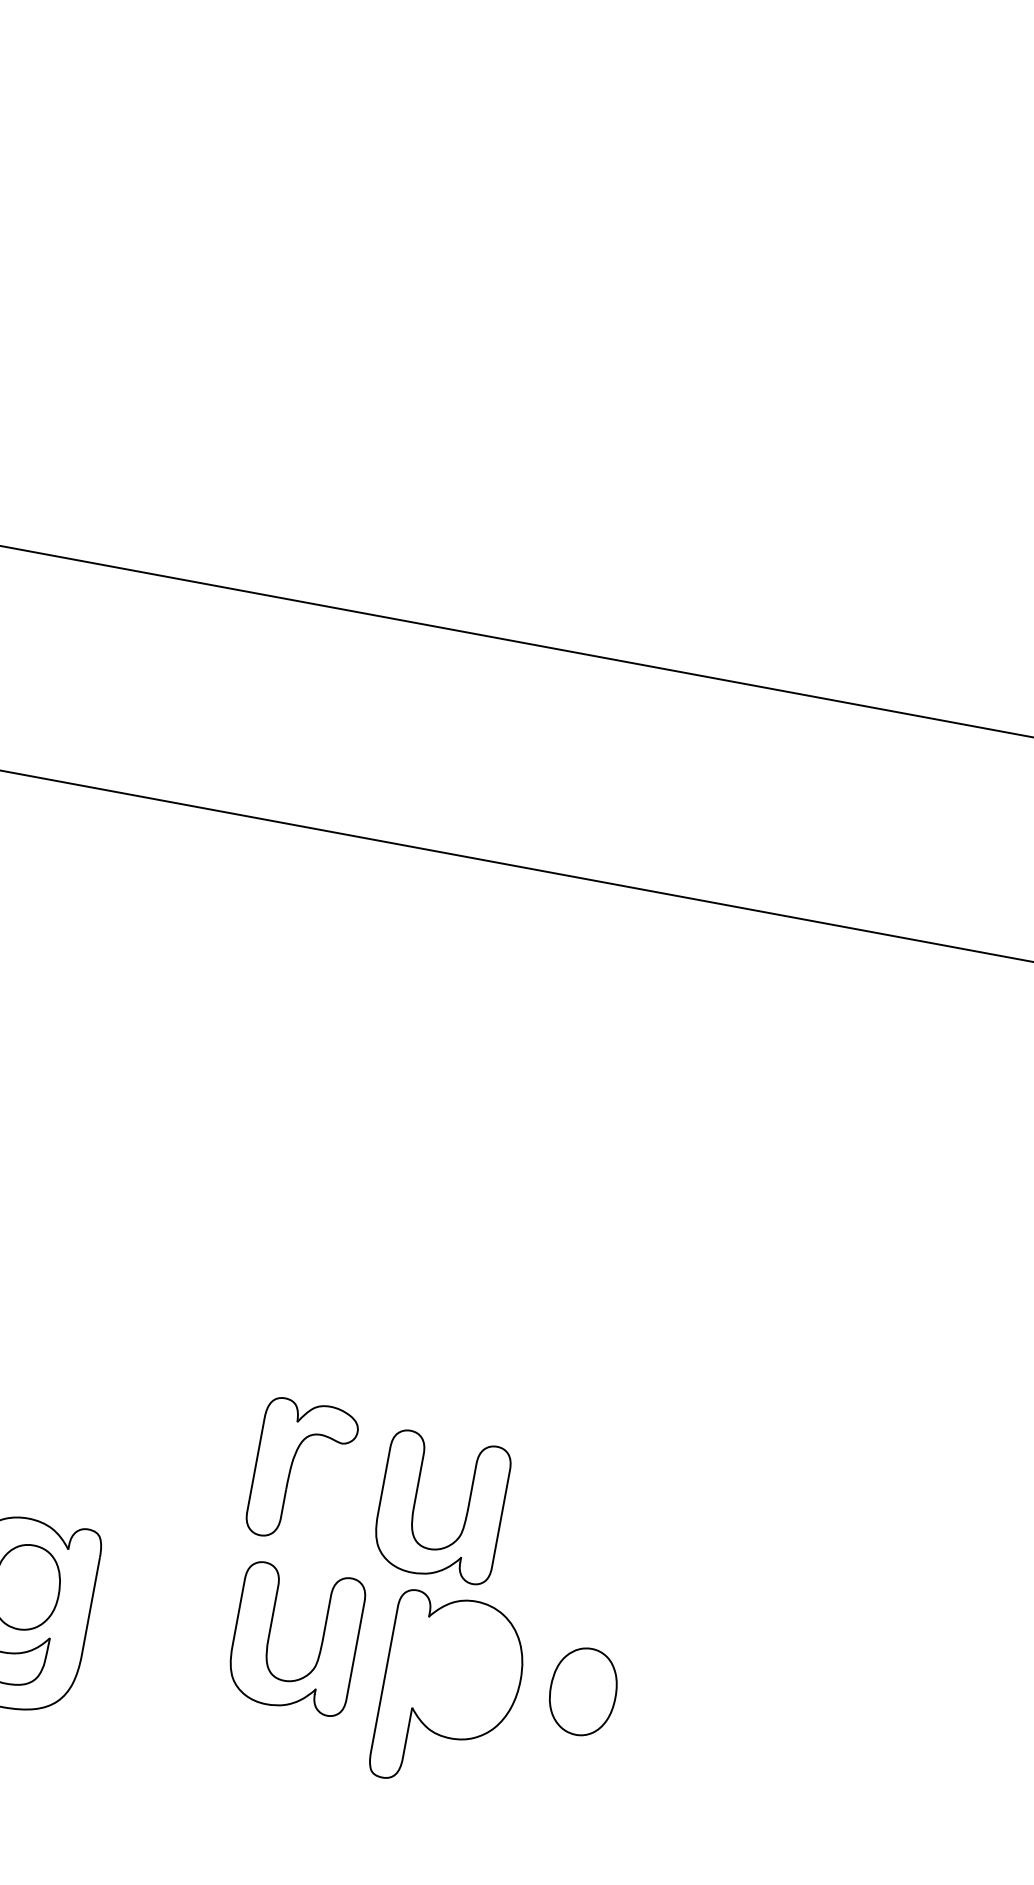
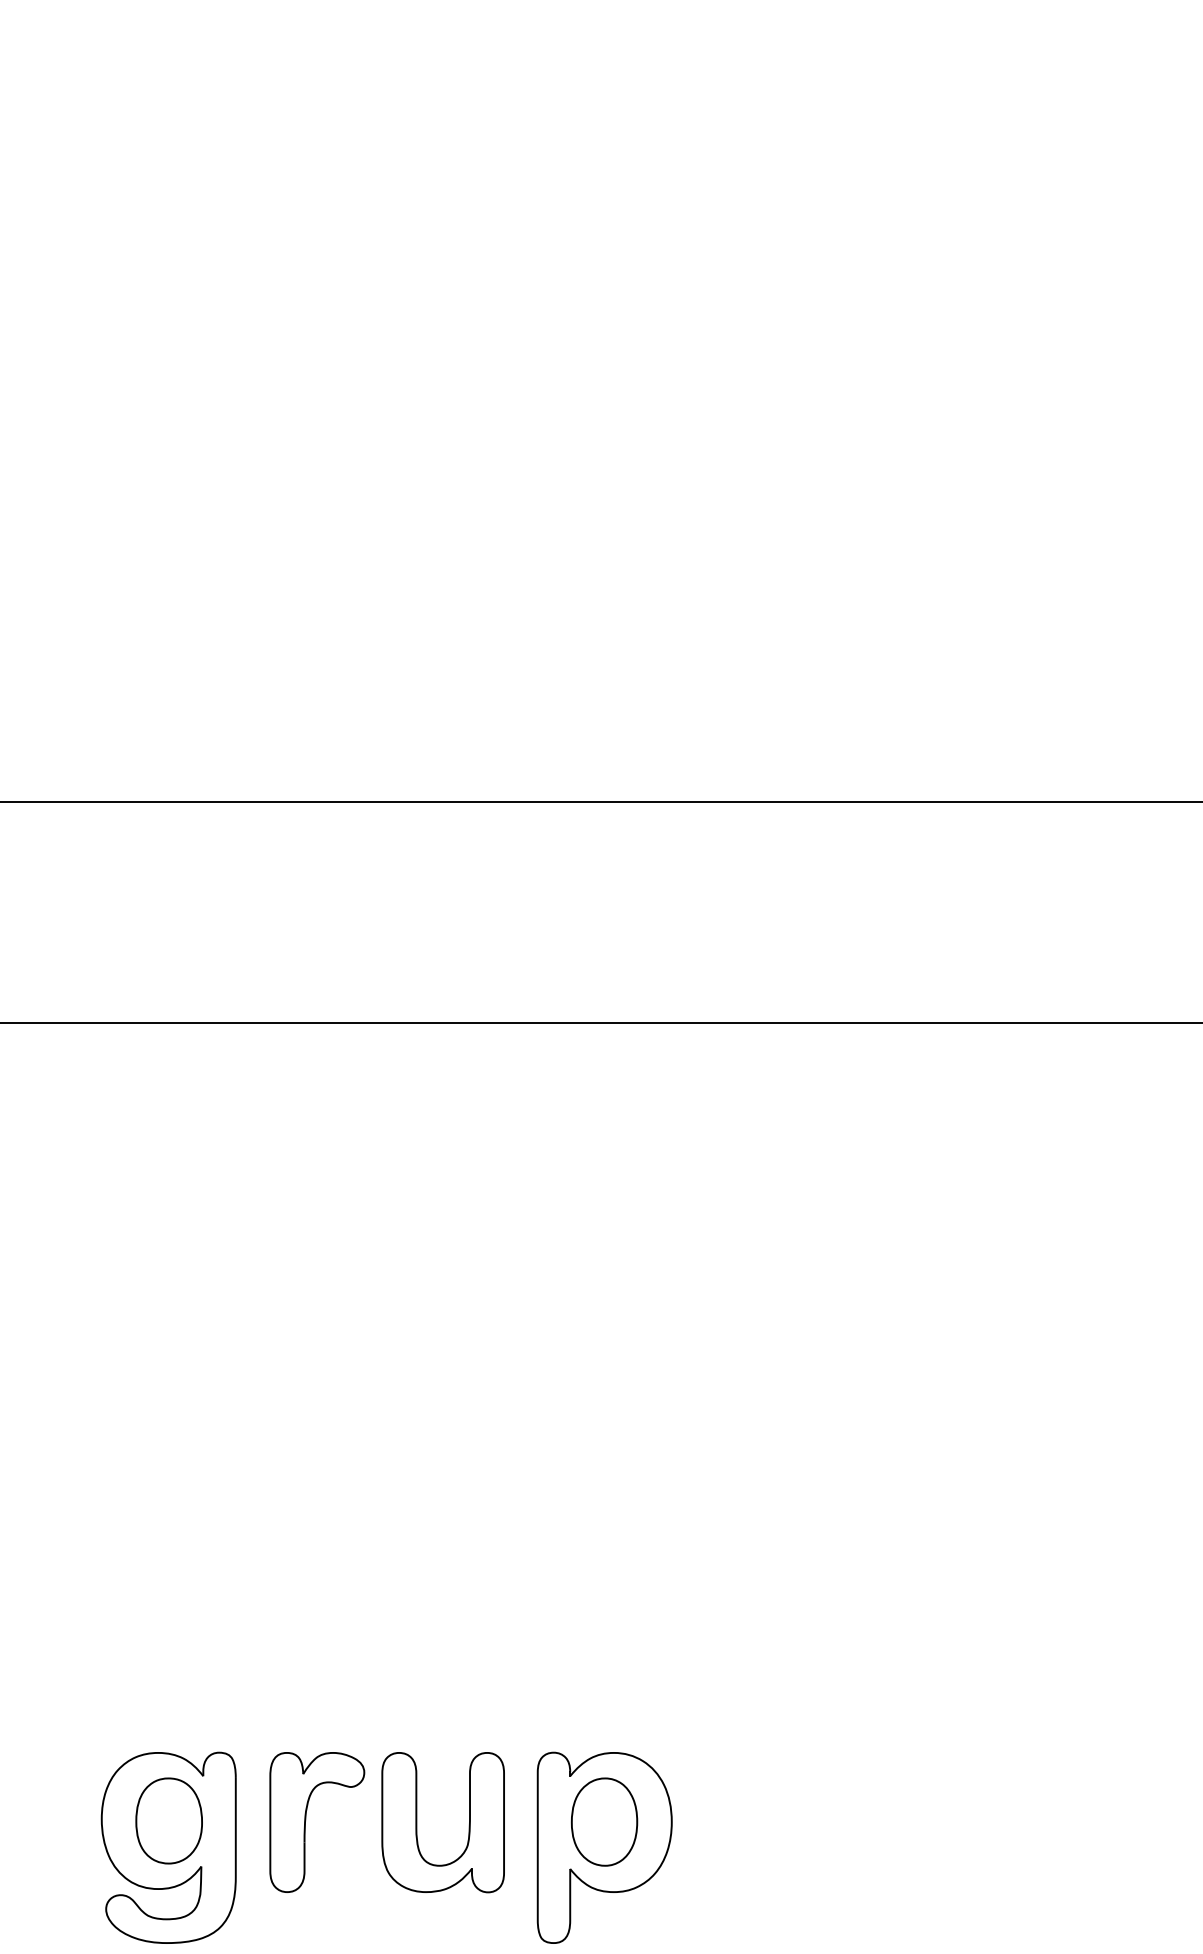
part: (292, 1468) -> (306, 1820), moved
part: (415, 1502) -> (536, 1666), removed
part: (583, 1691) -> (604, 1821), moved

